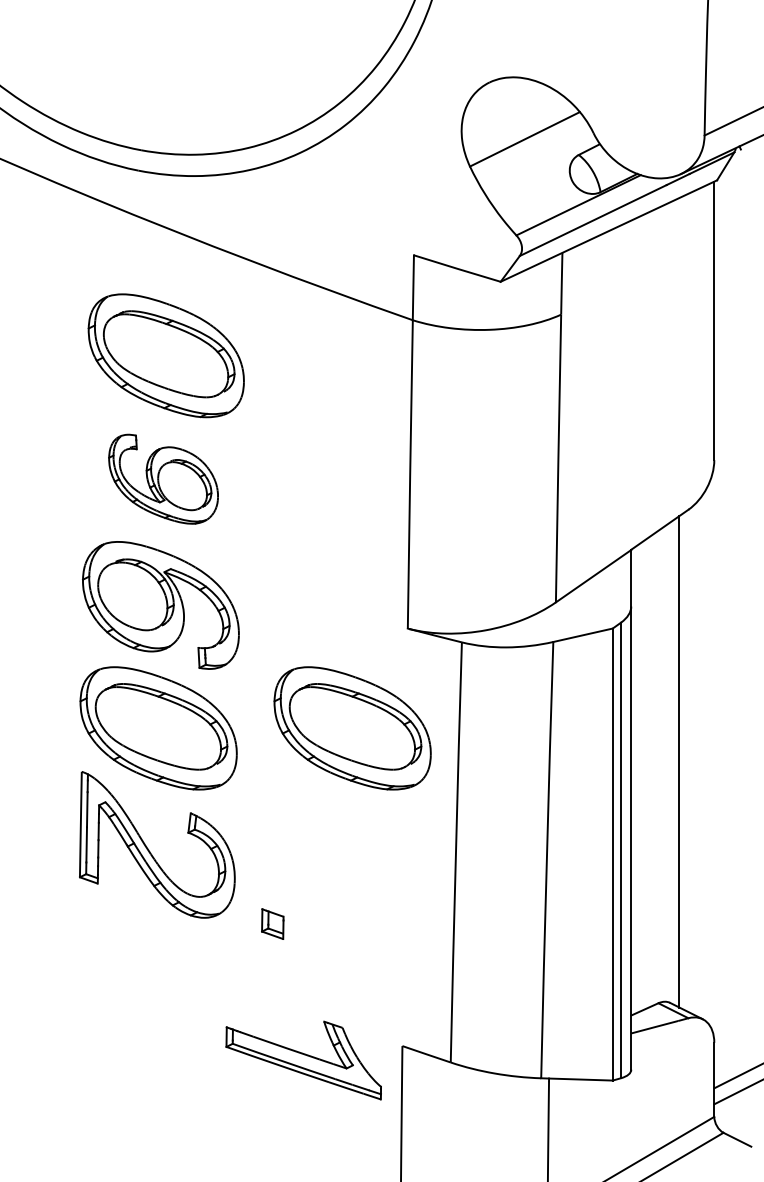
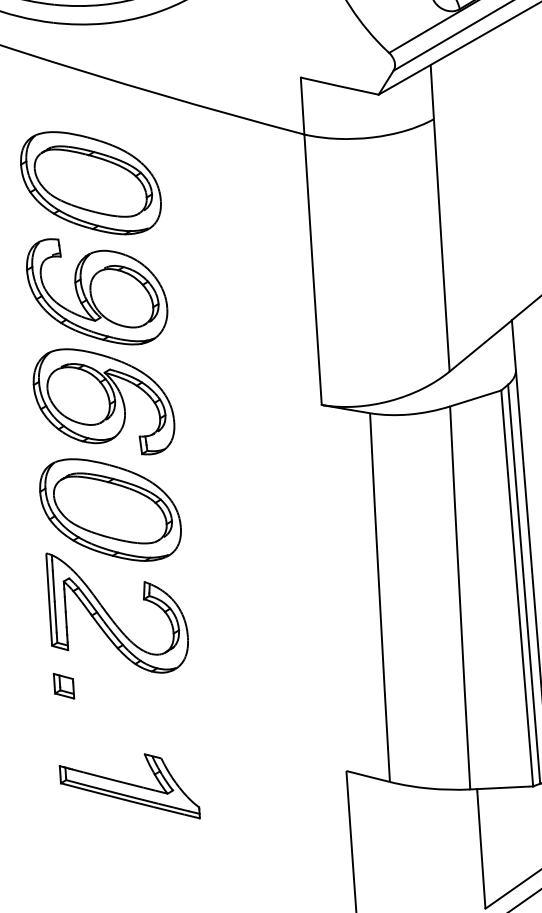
part: (163, 478) -> (97, 290), size x1.43
part: (352, 728) -> (280, 496), removed
part: (272, 923) -> (63, 685), moved
part: (303, 1060) -> (129, 789), moved

